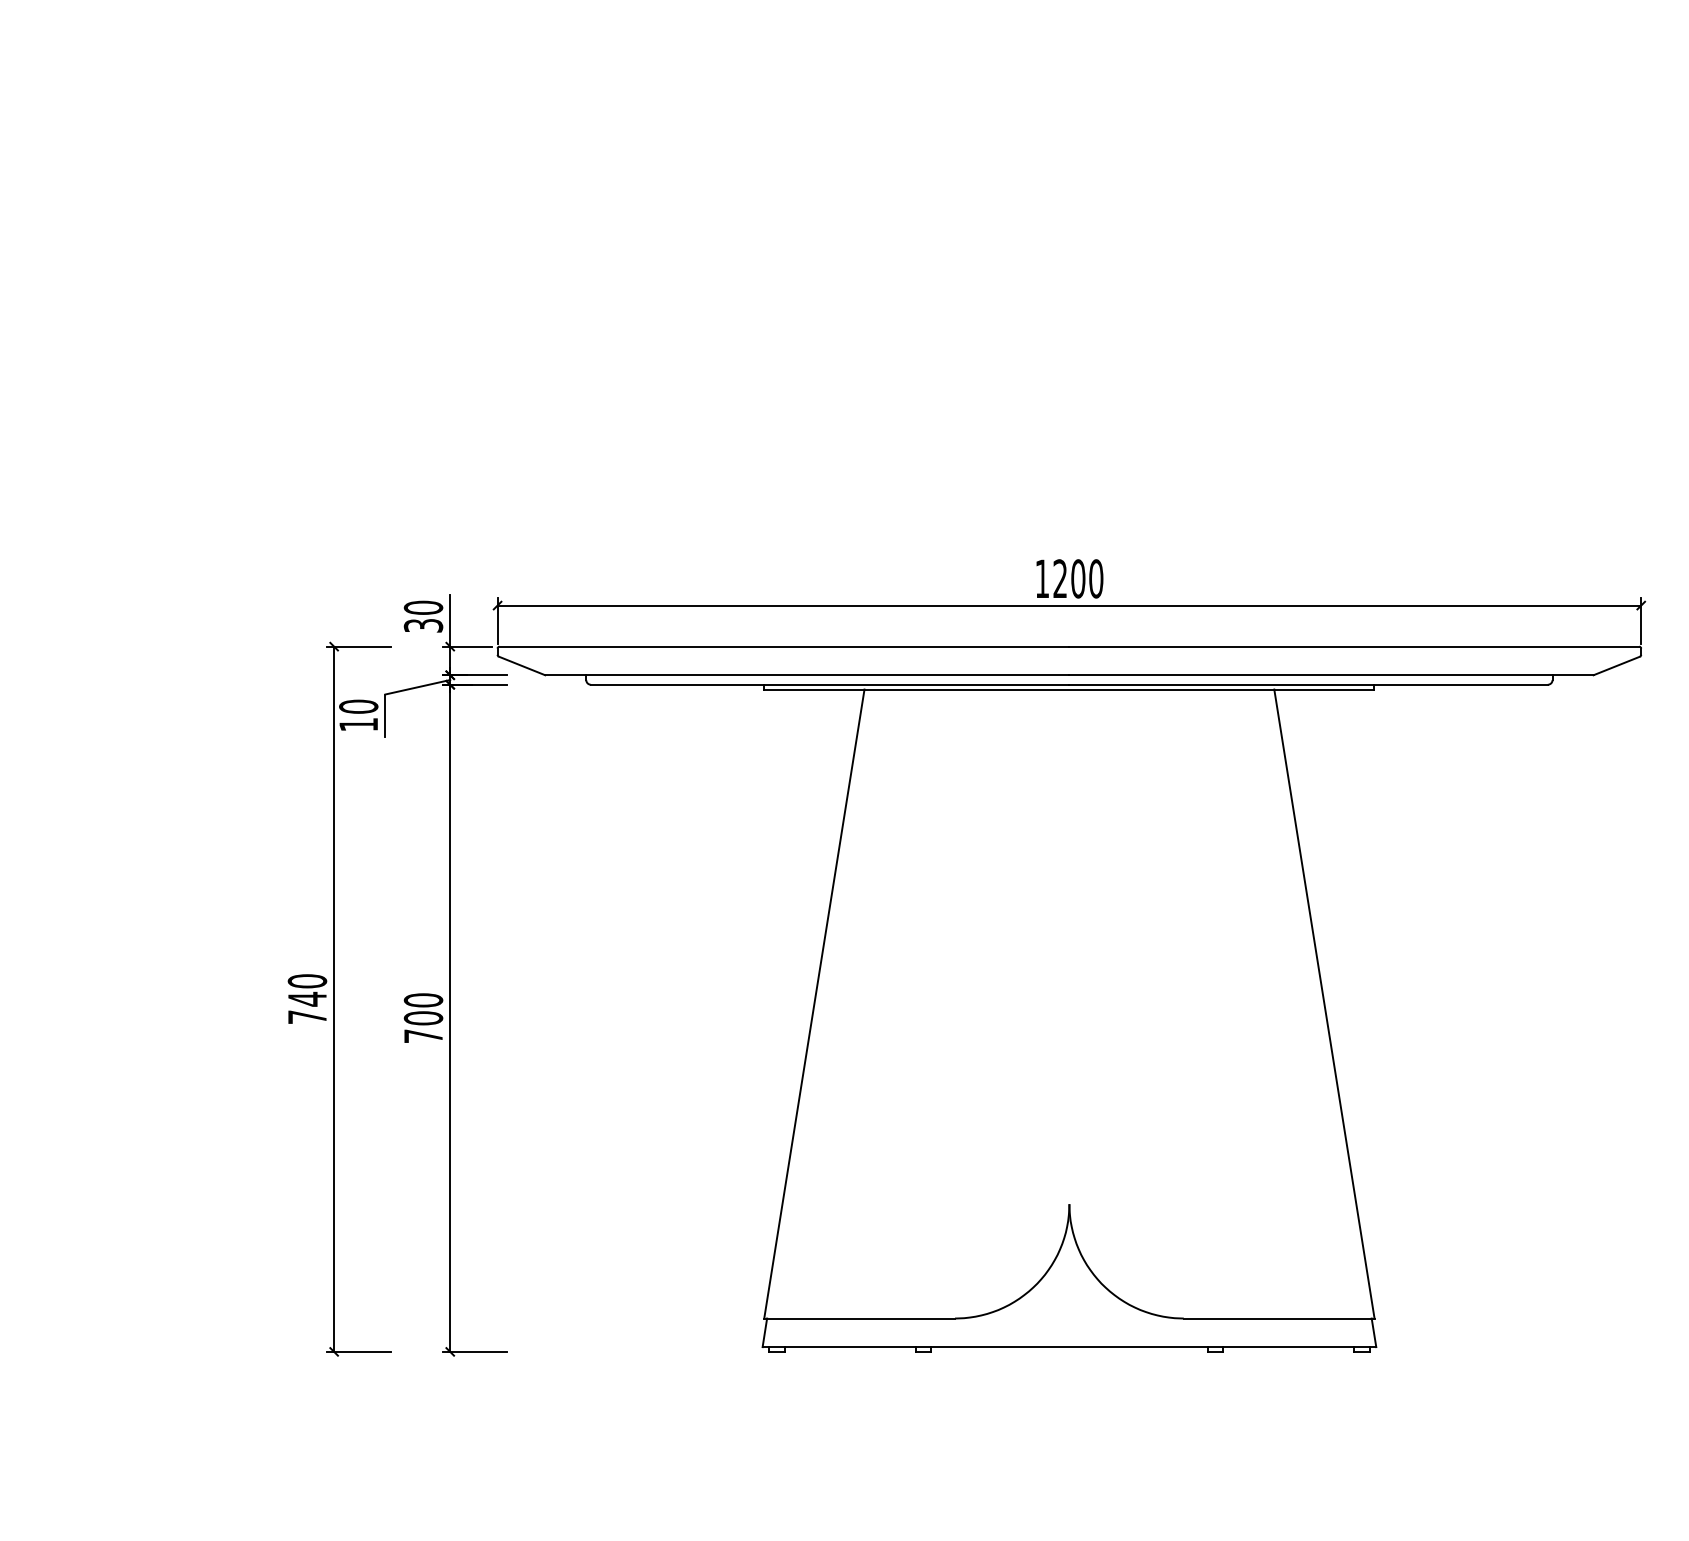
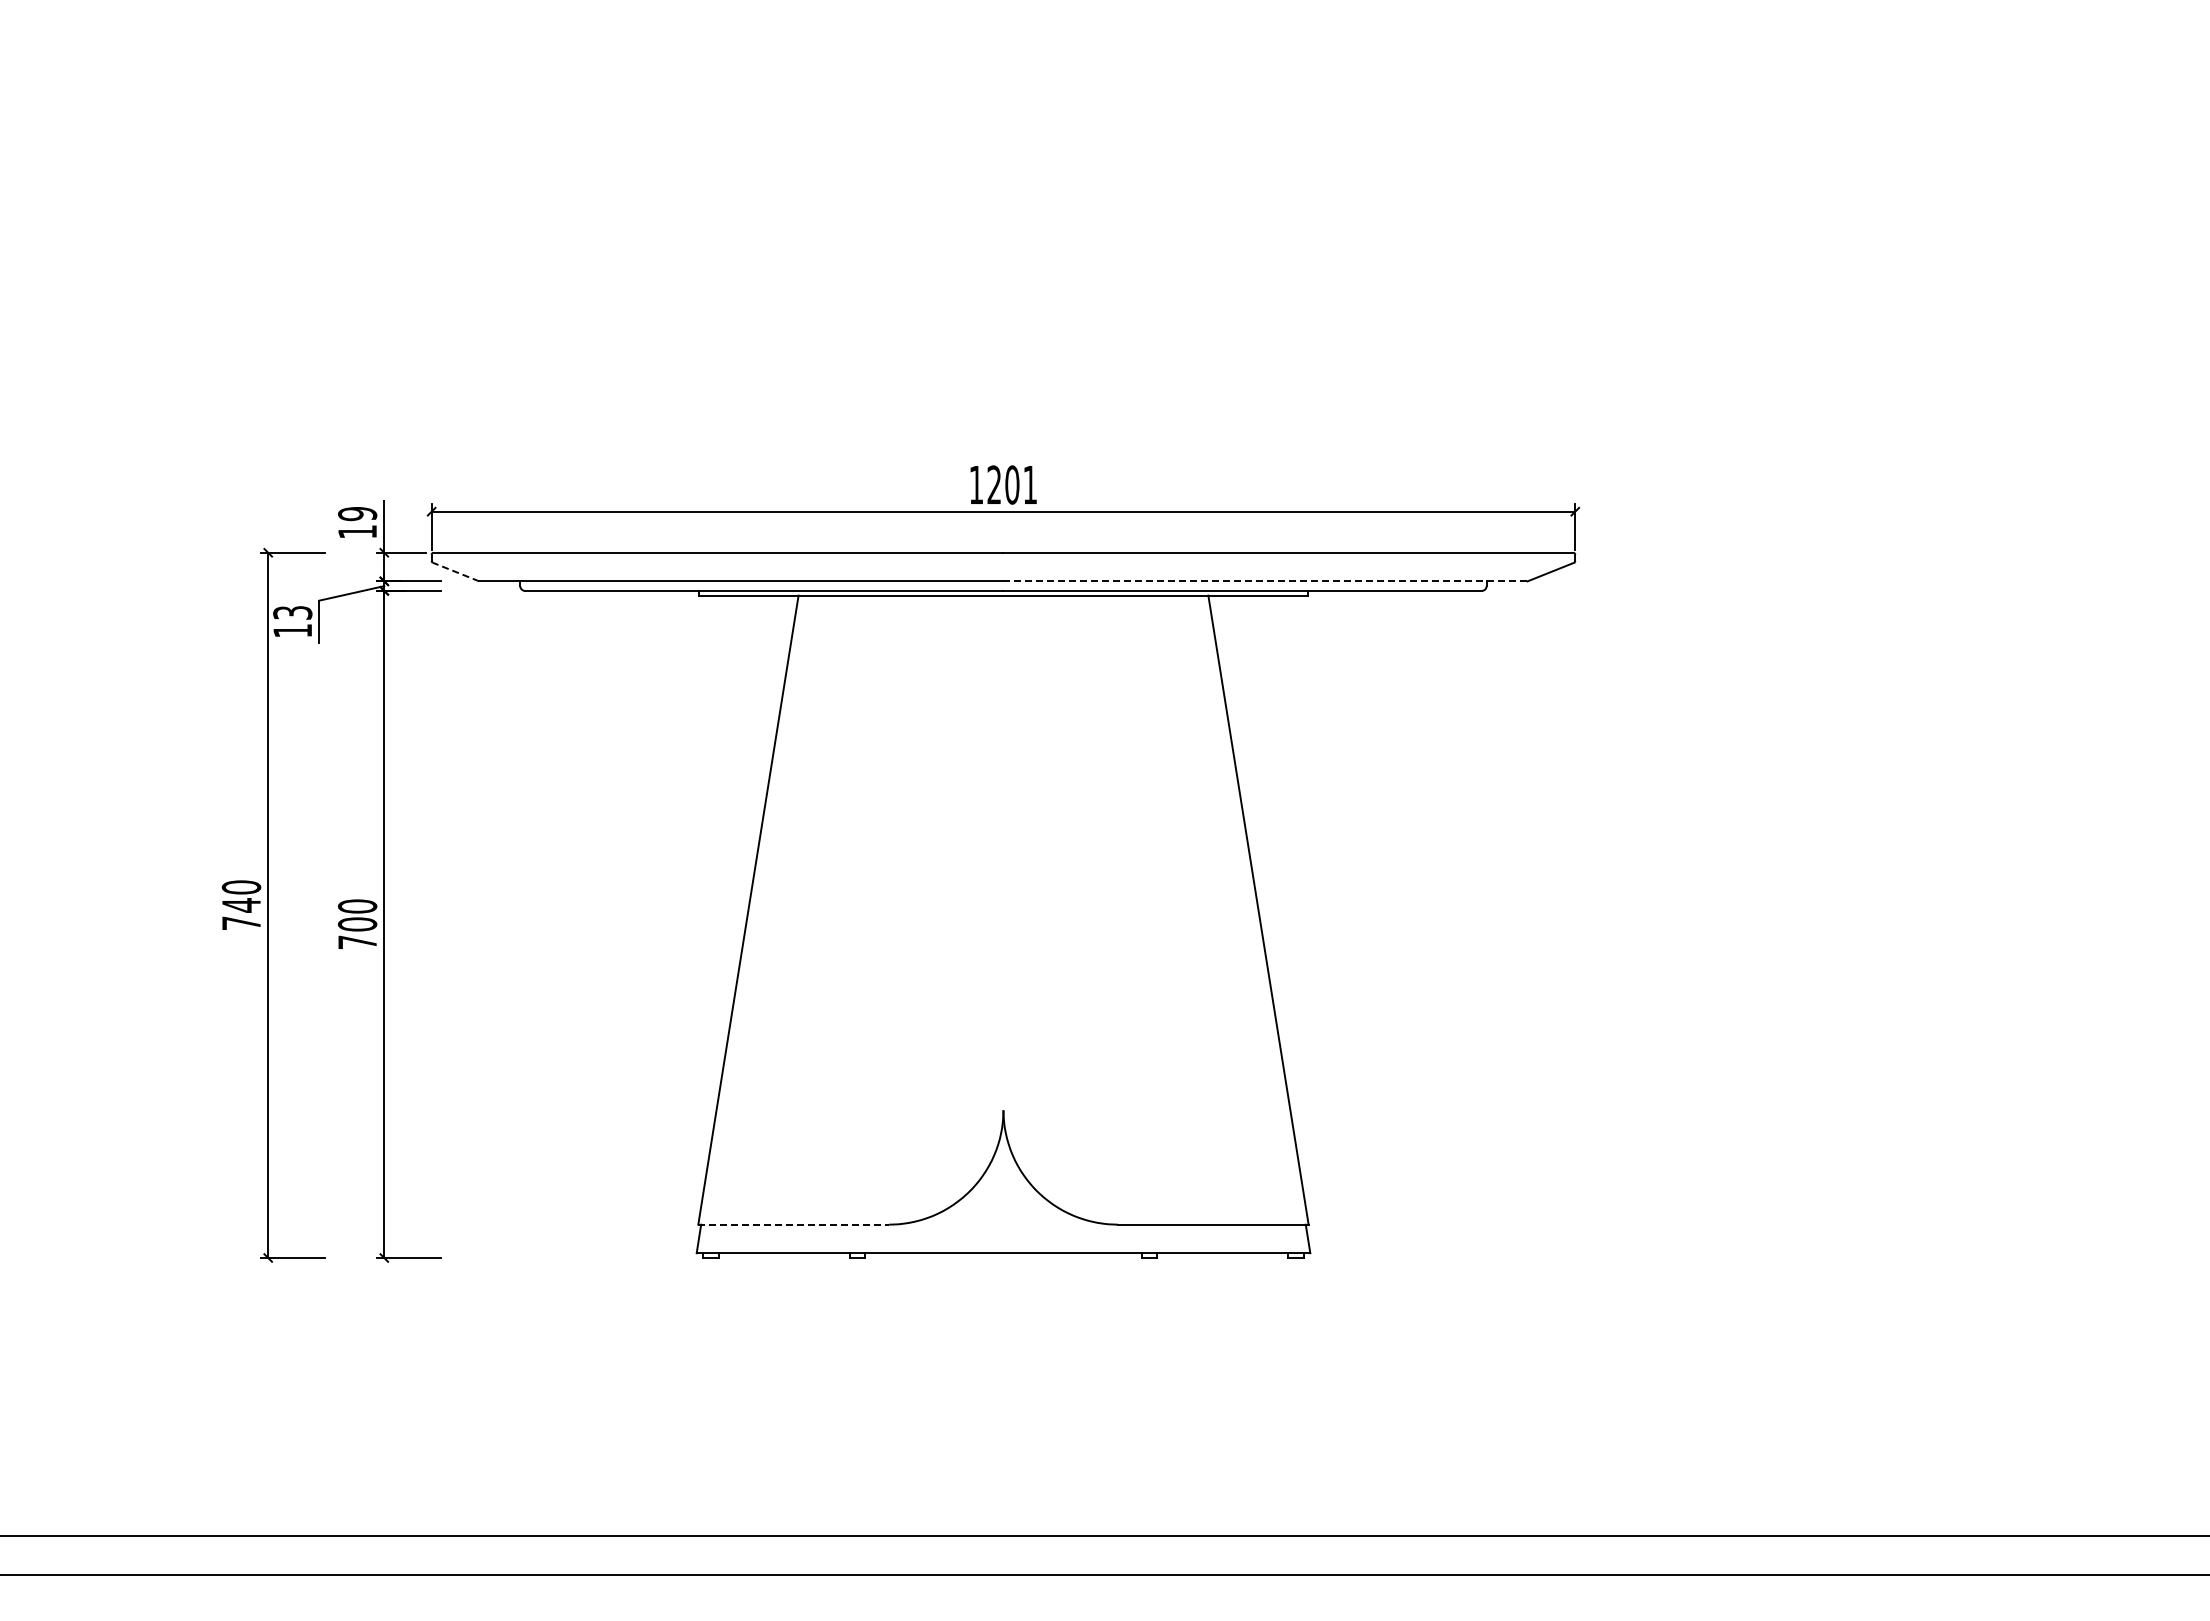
text: (1096, 578) -> (1030, 484), 1200 -> 1201
text: (423, 616) -> (357, 522), 30 -> 19
line: (522, 666) -> (456, 572), solid -> dashed
line: (1332, 675) -> (1266, 581), solid -> dashed
text: (358, 706) -> (292, 612), 10 -> 13
line: (860, 1318) -> (794, 1224), solid -> dashed

